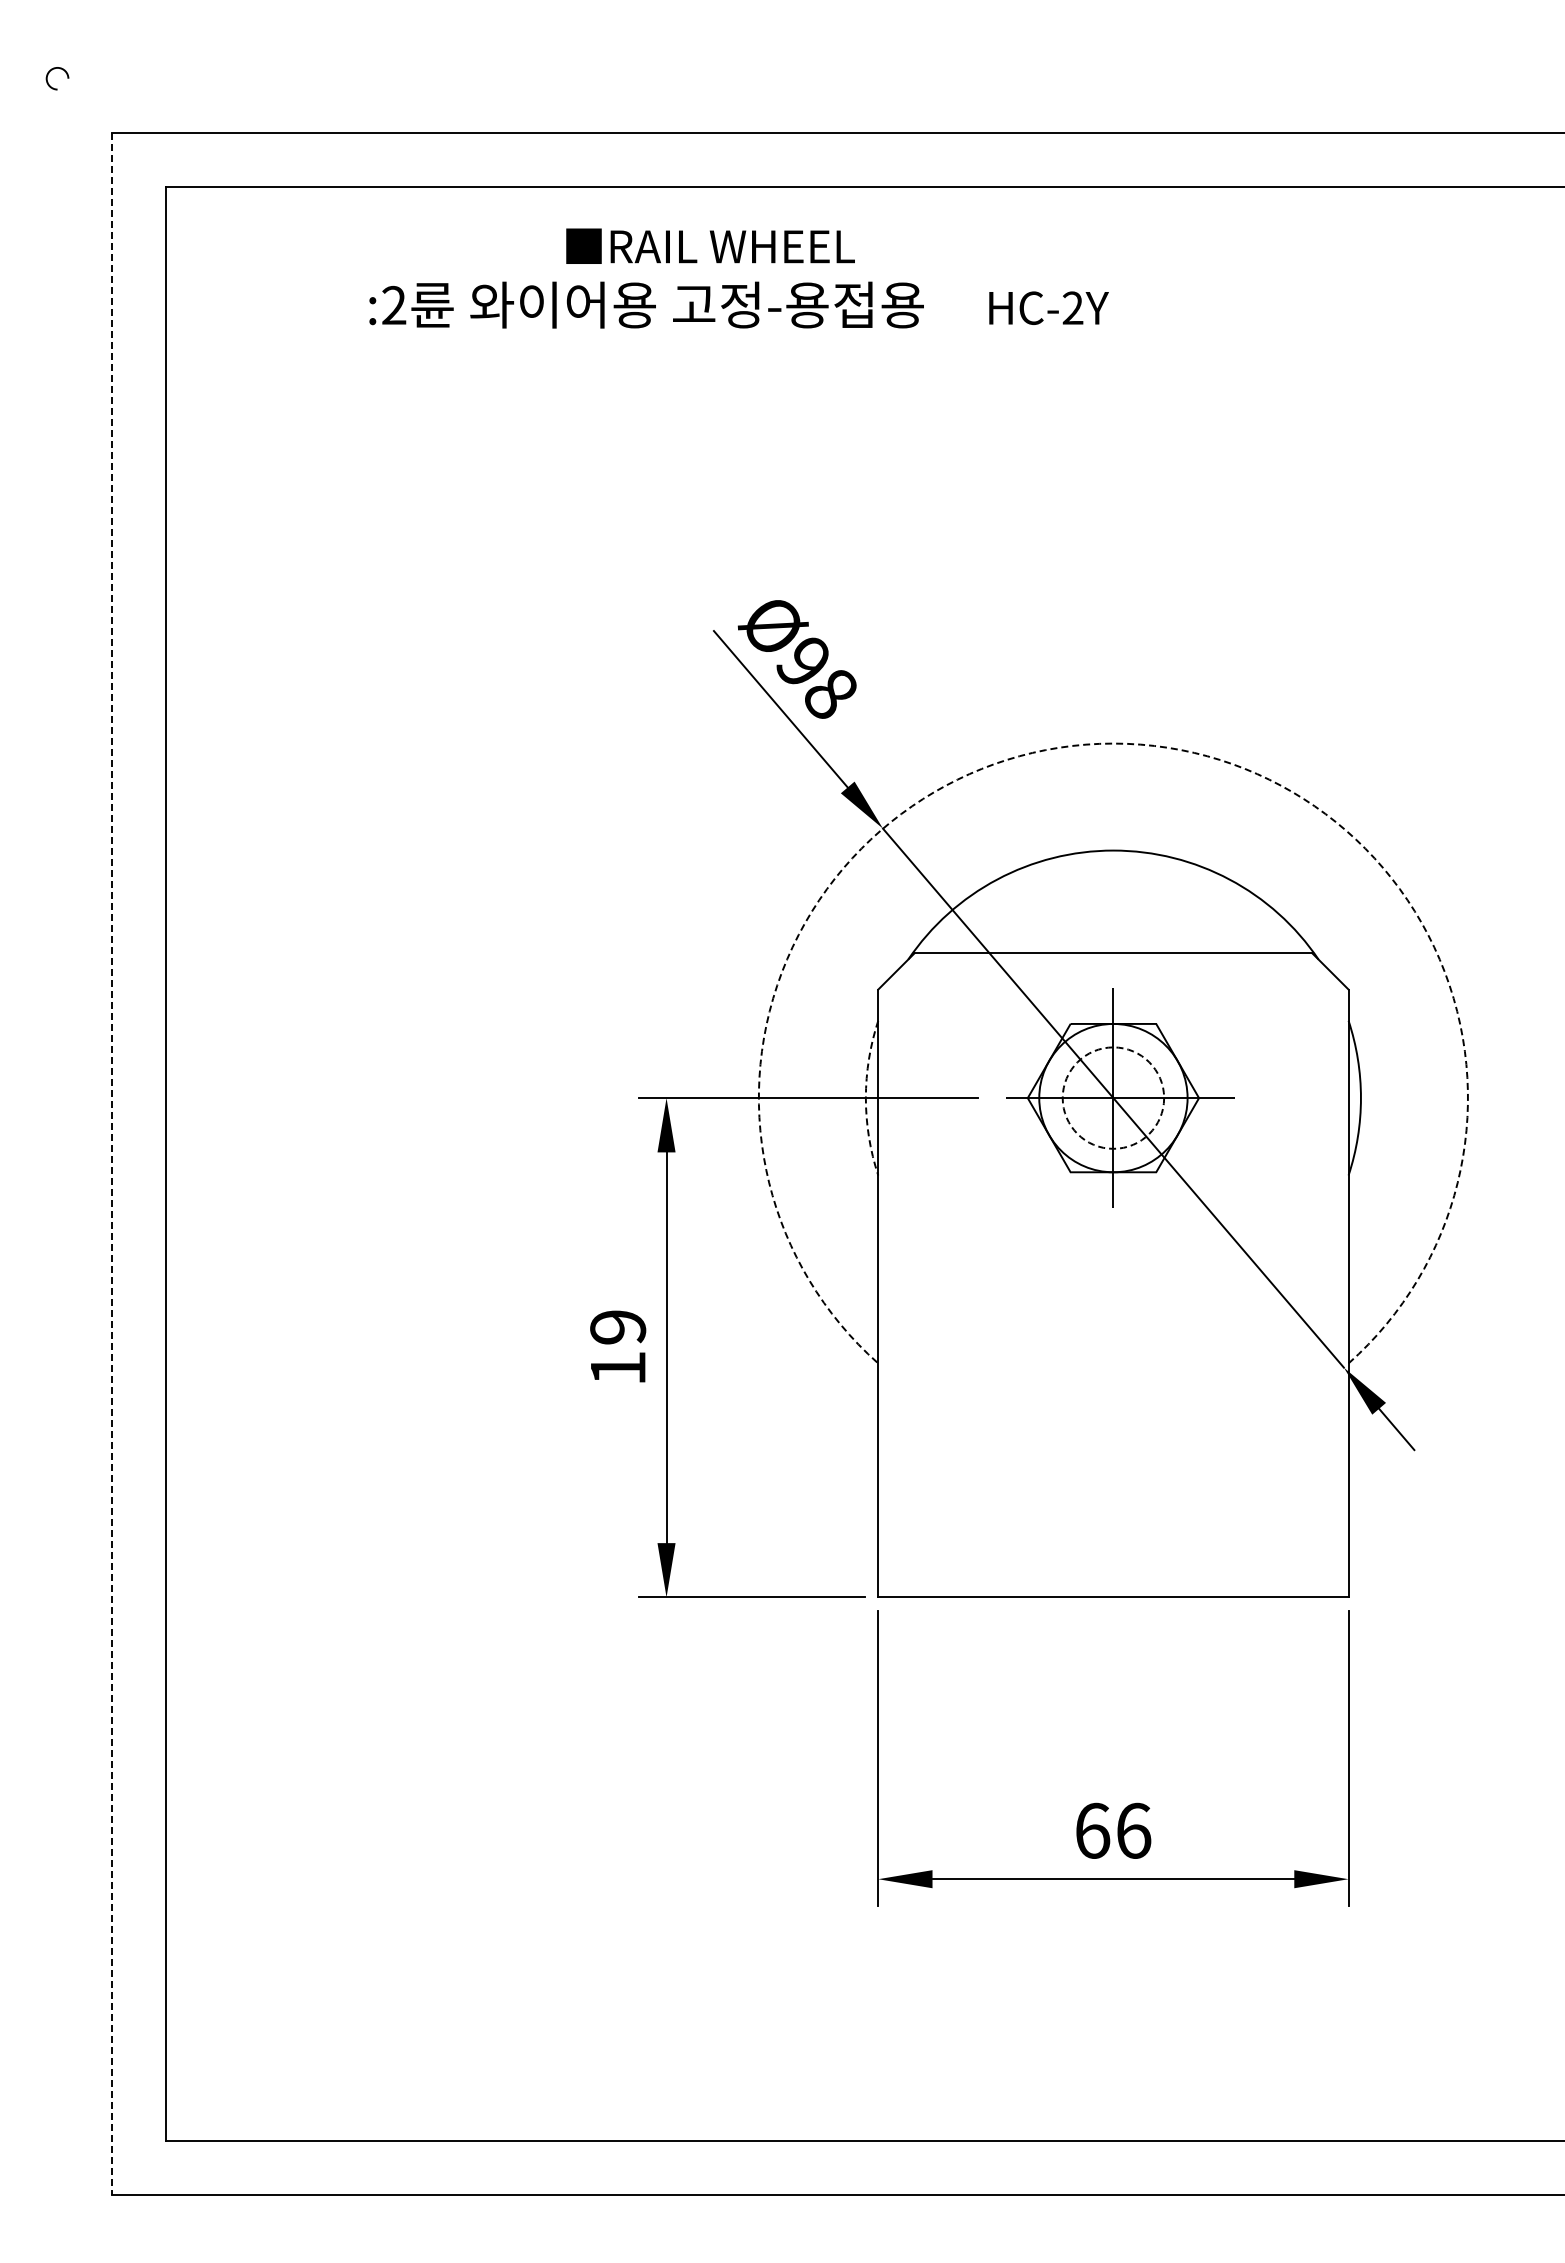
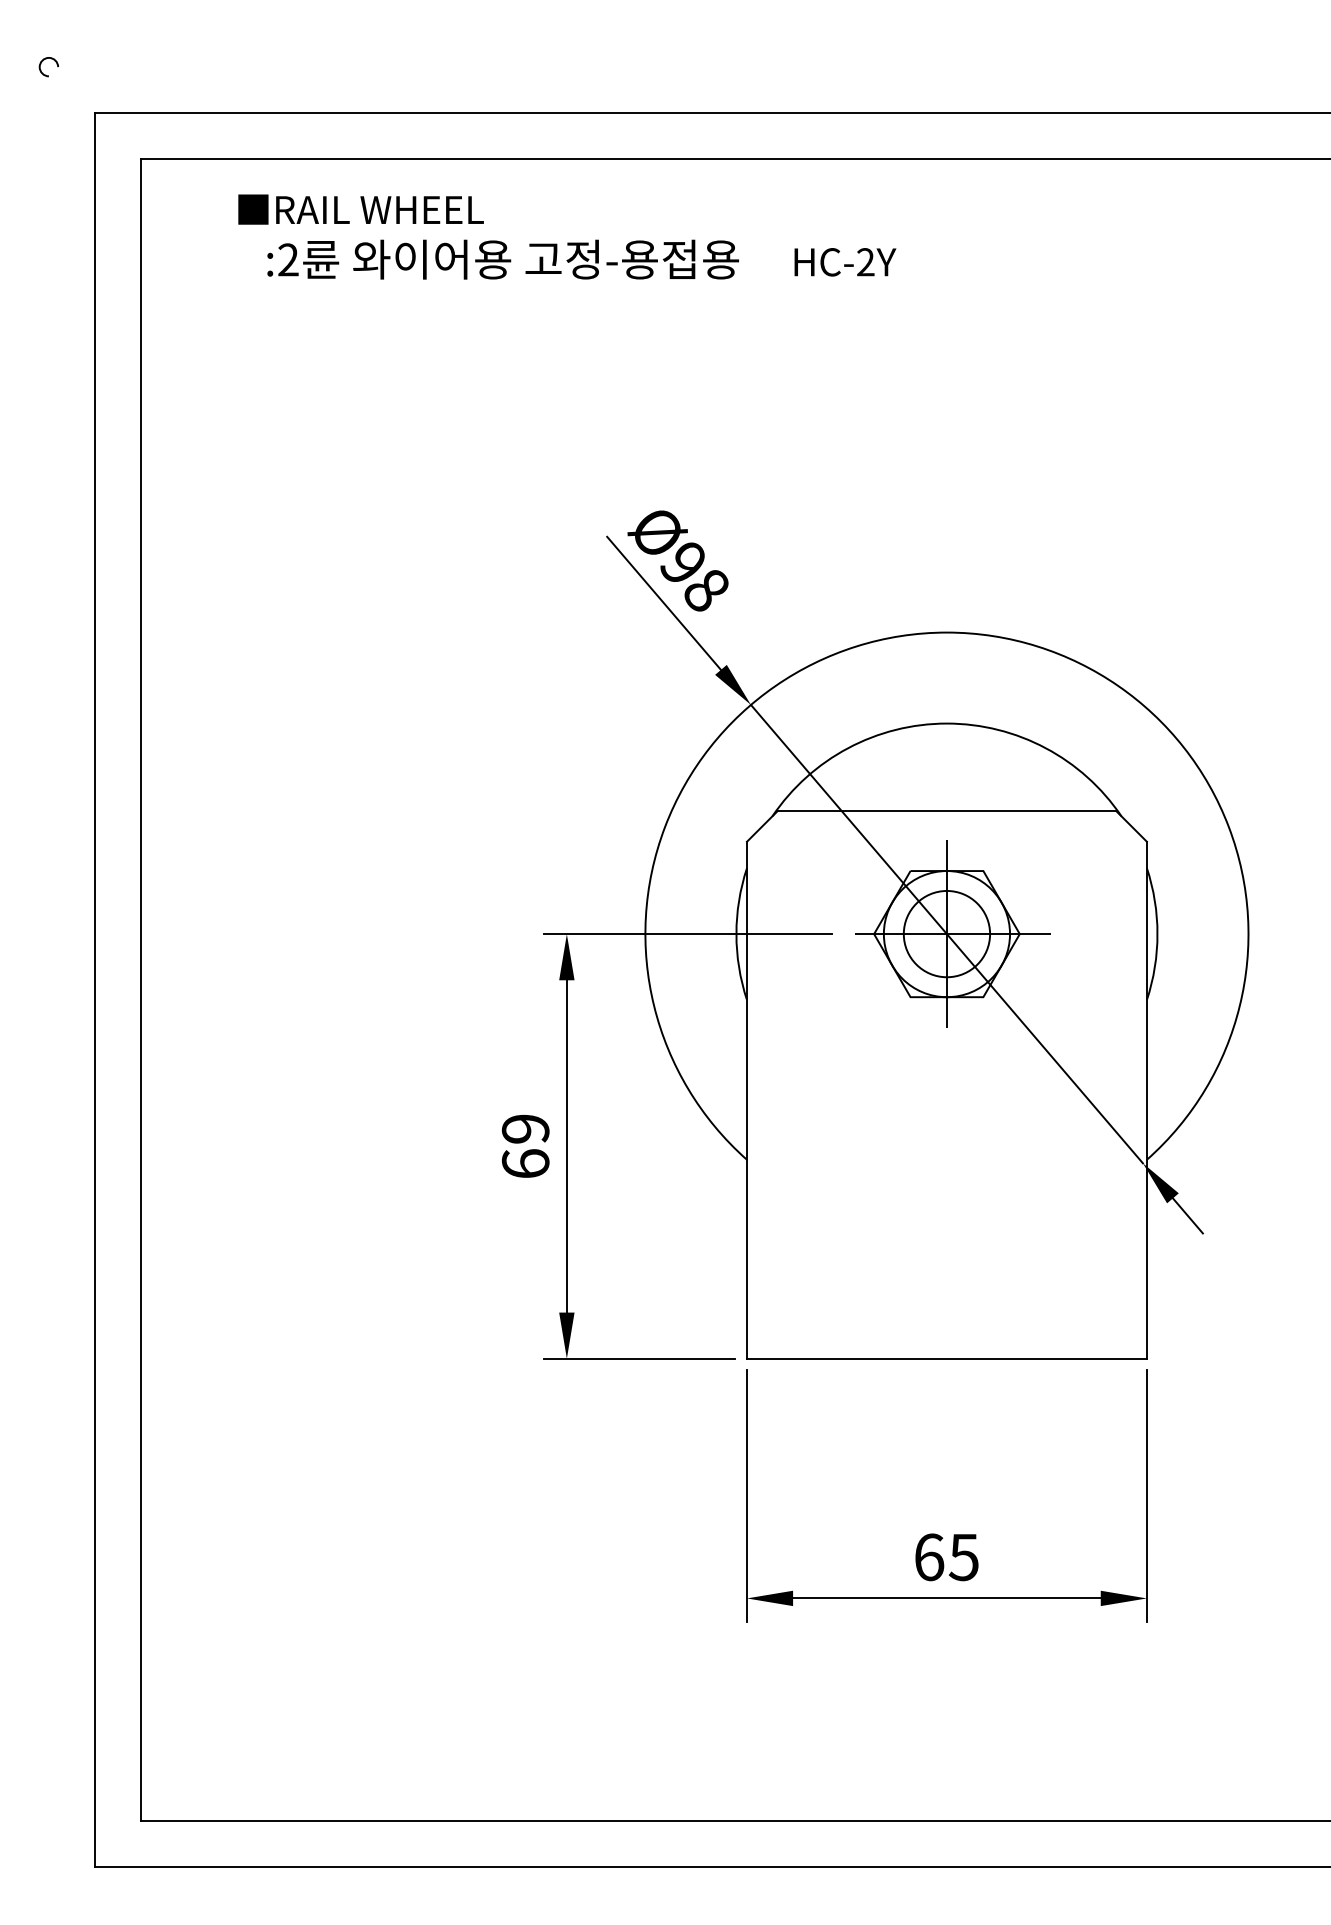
text: (710, 245) -> (361, 208), moved
text: (738, 304) -> (581, 259), moved
arc: (1113, 743) -> (947, 632), dashed -> solid
circle: (1113, 1097) -> (947, 933), dashed -> solid
arc: (865, 1098) -> (736, 934), dashed -> solid
line: (111, 1164) -> (94, 990), dashed -> solid
text: (618, 1367) -> (526, 1163), 19 -> 69
text: (1133, 1830) -> (964, 1556), 66 -> 65

